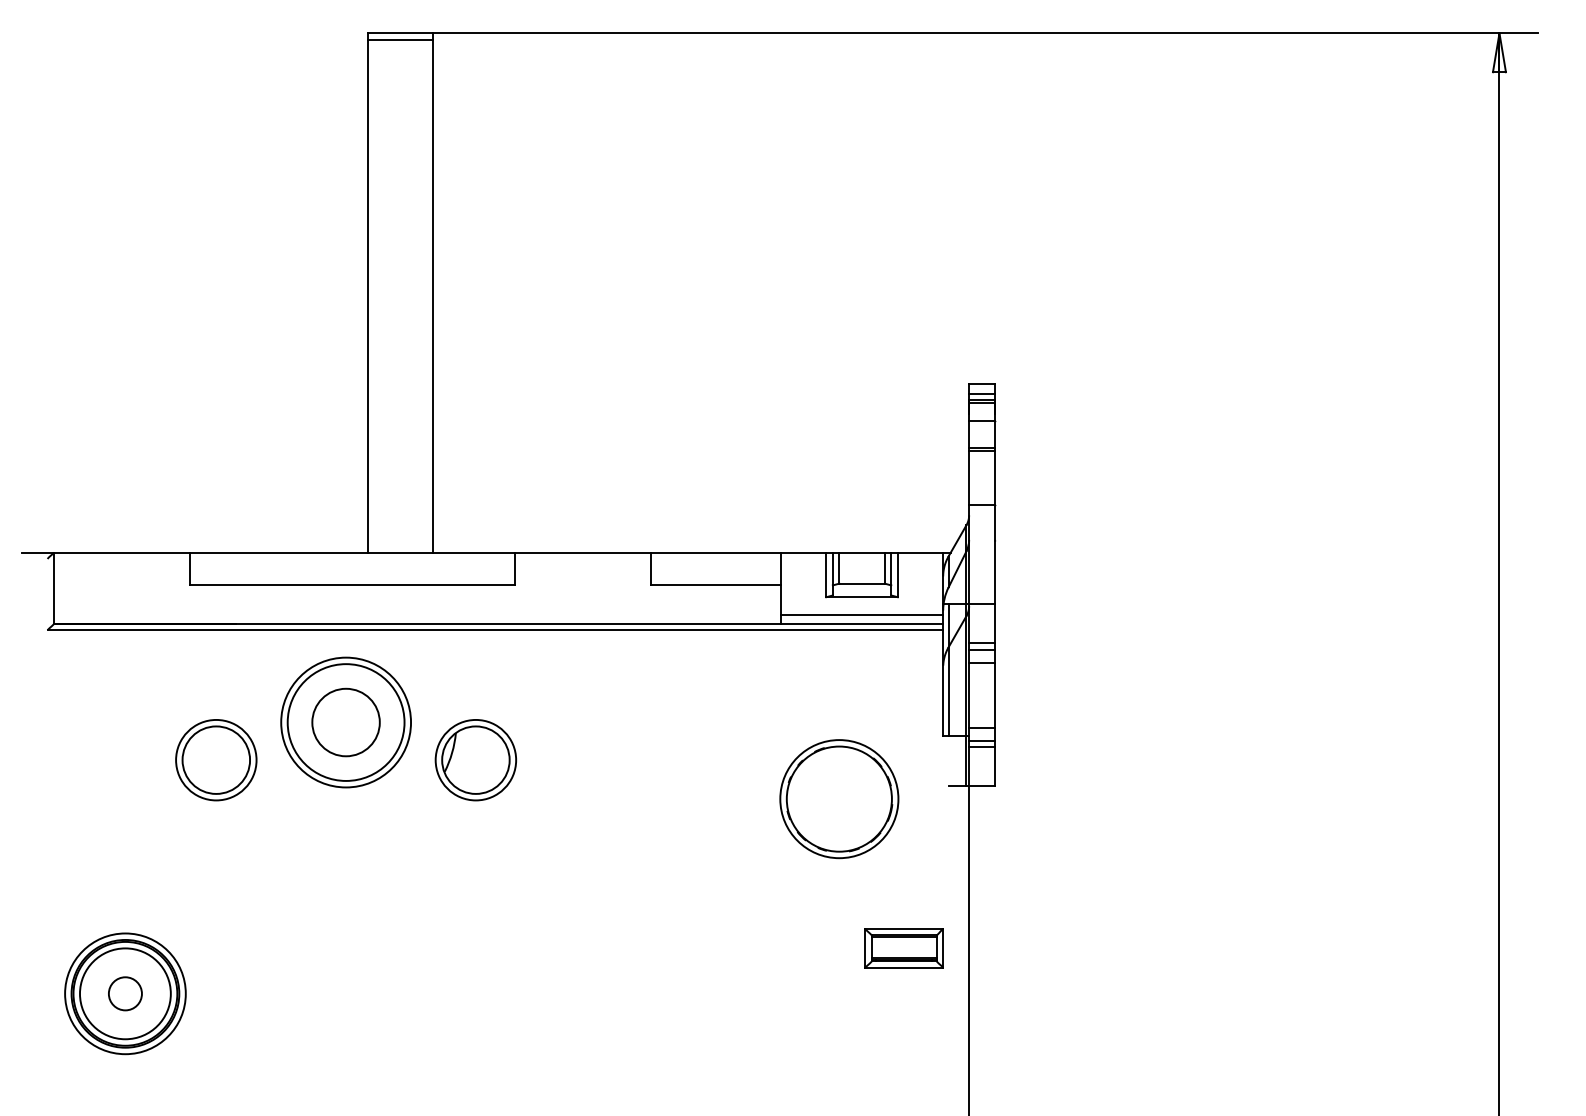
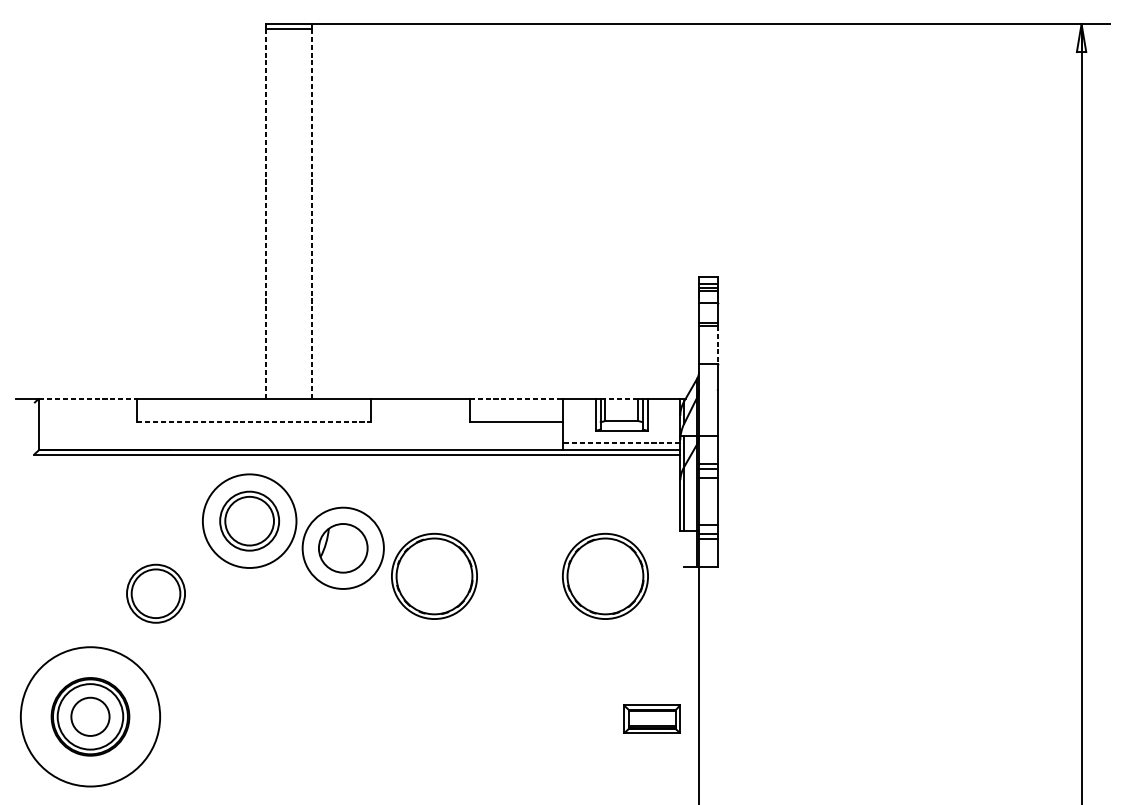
line: (368, 296) -> (265, 213), solid -> dashed
line: (433, 296) -> (312, 213), solid -> dashed
line: (995, 478) -> (718, 345), solid -> dashed
line: (122, 552) -> (88, 398), solid -> dashed
line: (716, 552) -> (516, 398), solid -> dashed
line: (862, 552) -> (622, 398), solid -> dashed
line: (353, 584) -> (254, 421), solid -> dashed
line: (861, 614) -> (621, 443), solid -> dashed
circle: (345, 722) -> (249, 521), size x0.7
circle: (475, 759) -> (342, 547), size x1.4
part: (216, 760) -> (156, 594), moved
part: (602, 799) -> (434, 576), added
part: (903, 948) -> (651, 719), moved
circle: (124, 993) -> (89, 716), size x1.6
circle: (125, 993) -> (90, 716), size x1.6

